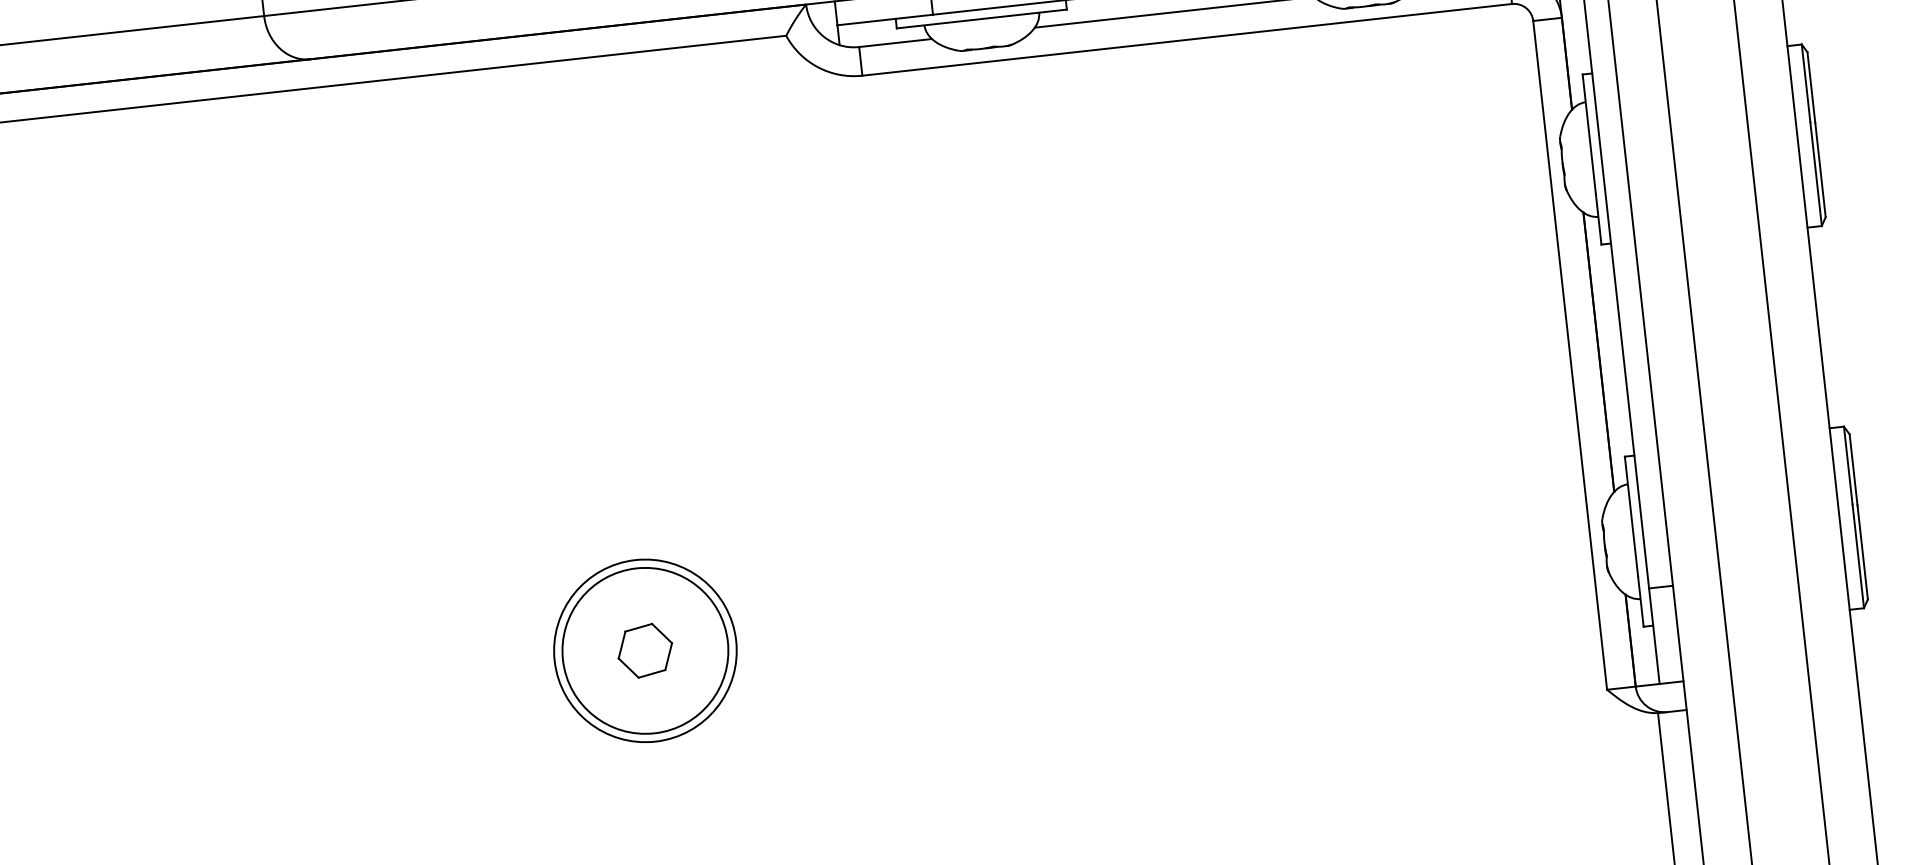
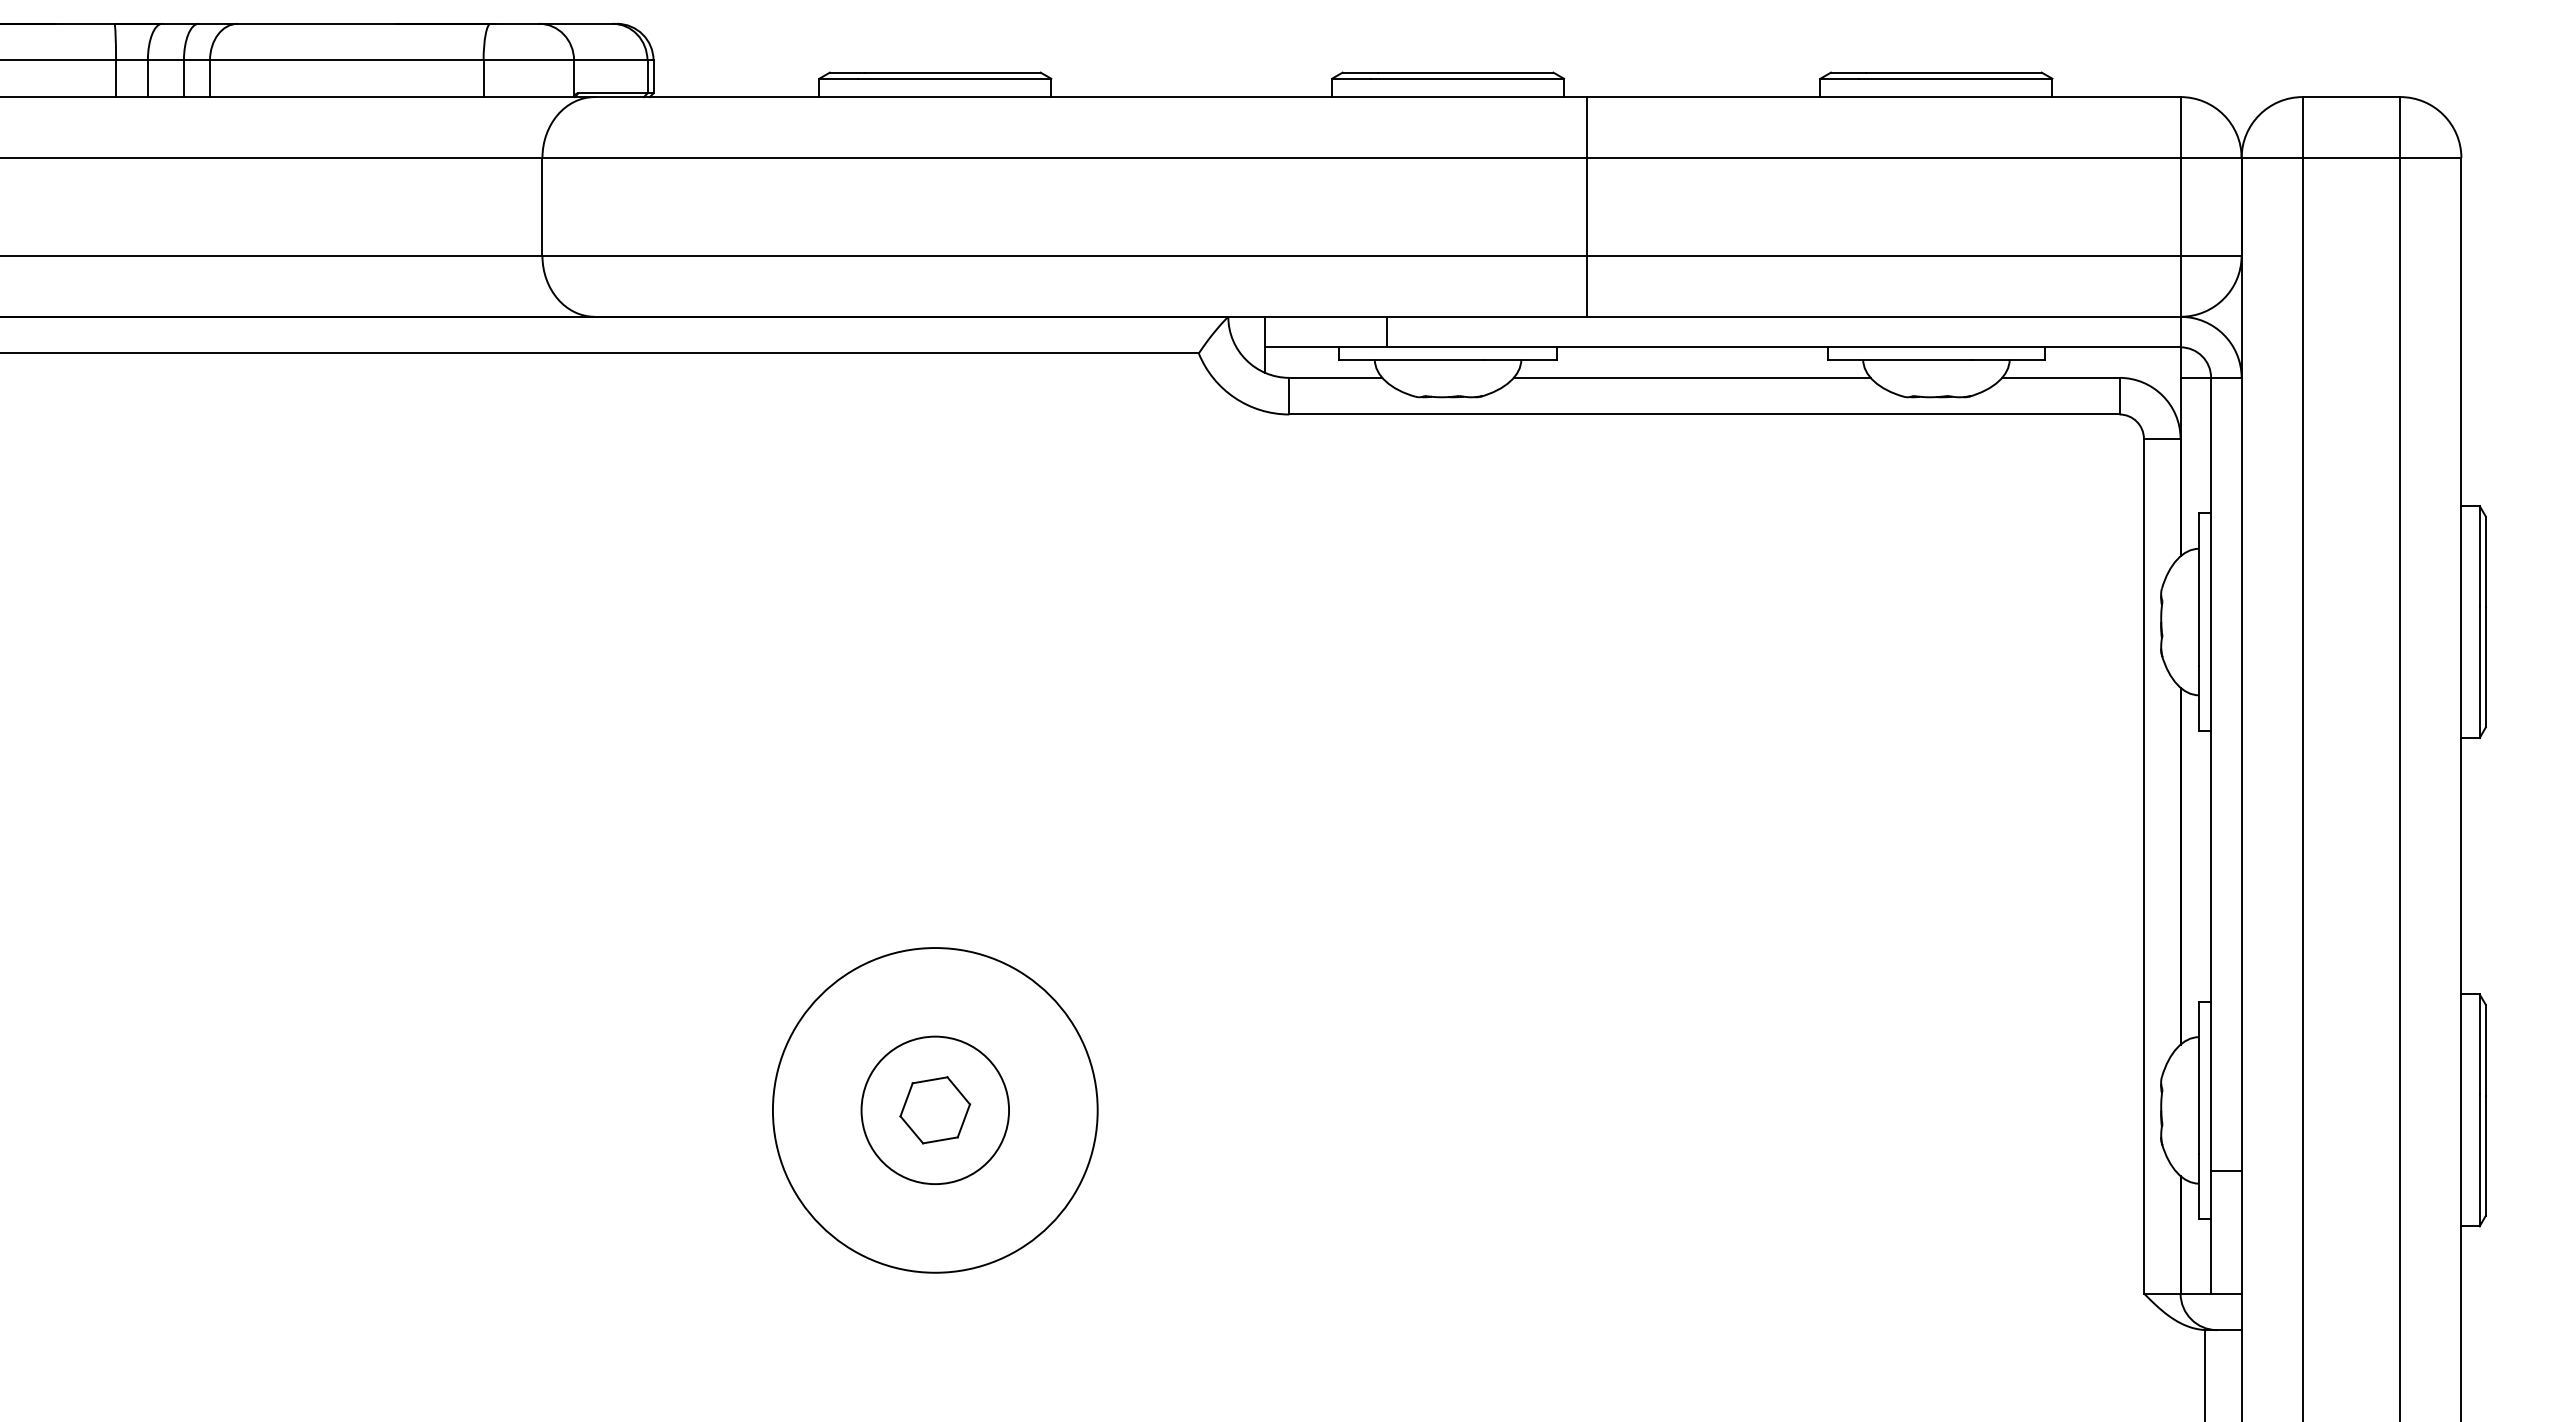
circle: (645, 650) -> (935, 1110), size x1.4
circle: (644, 651) -> (934, 1110), size x0.7

